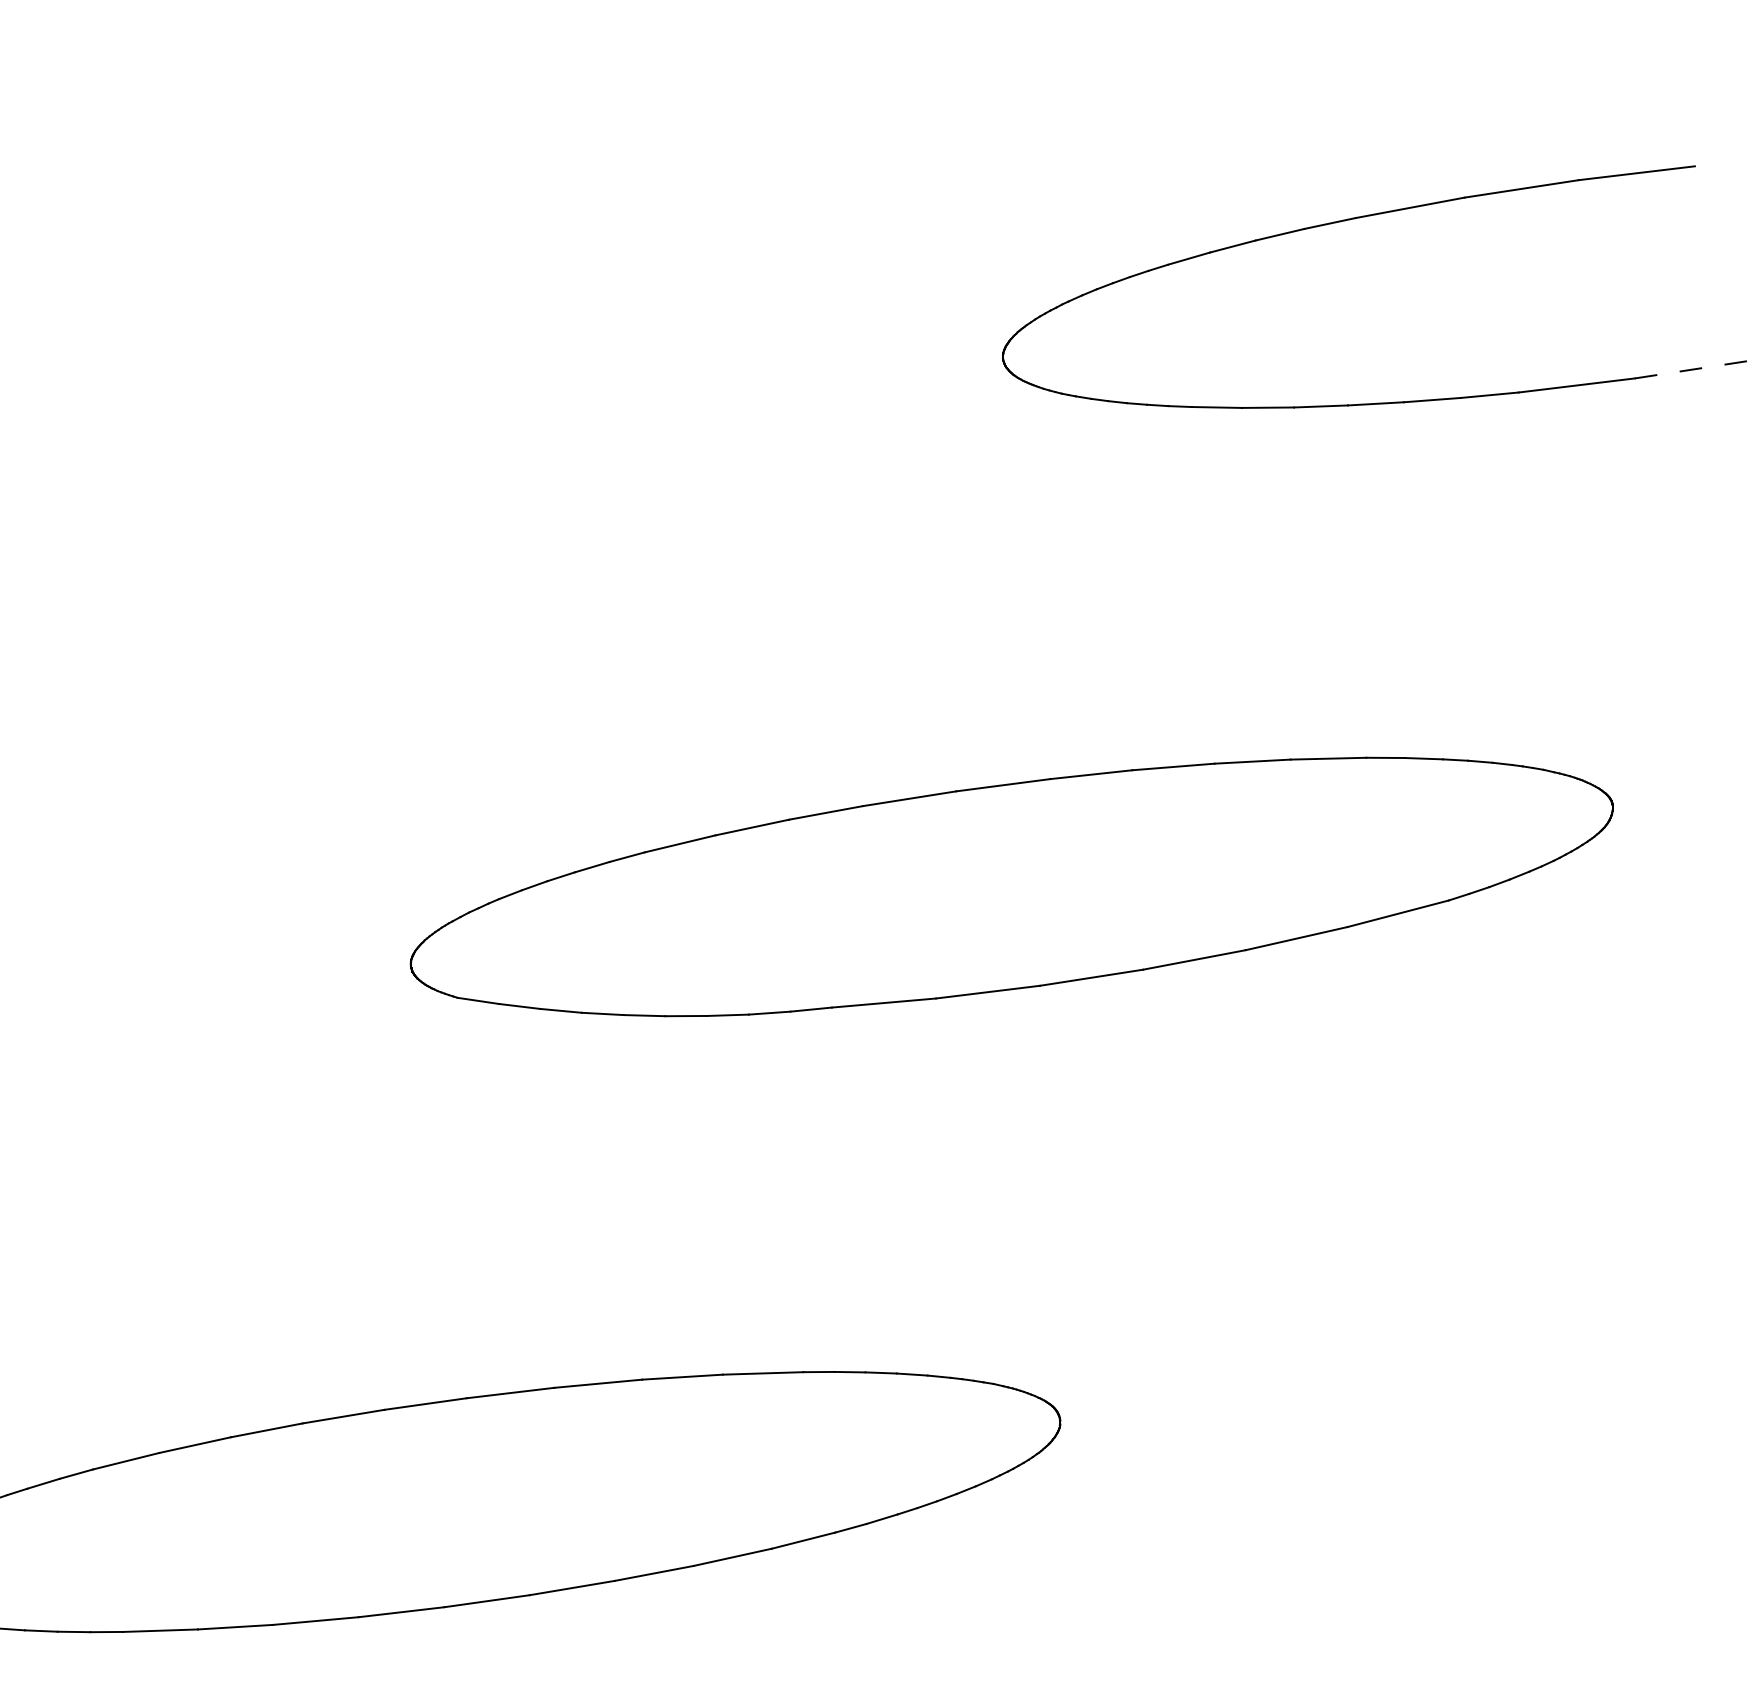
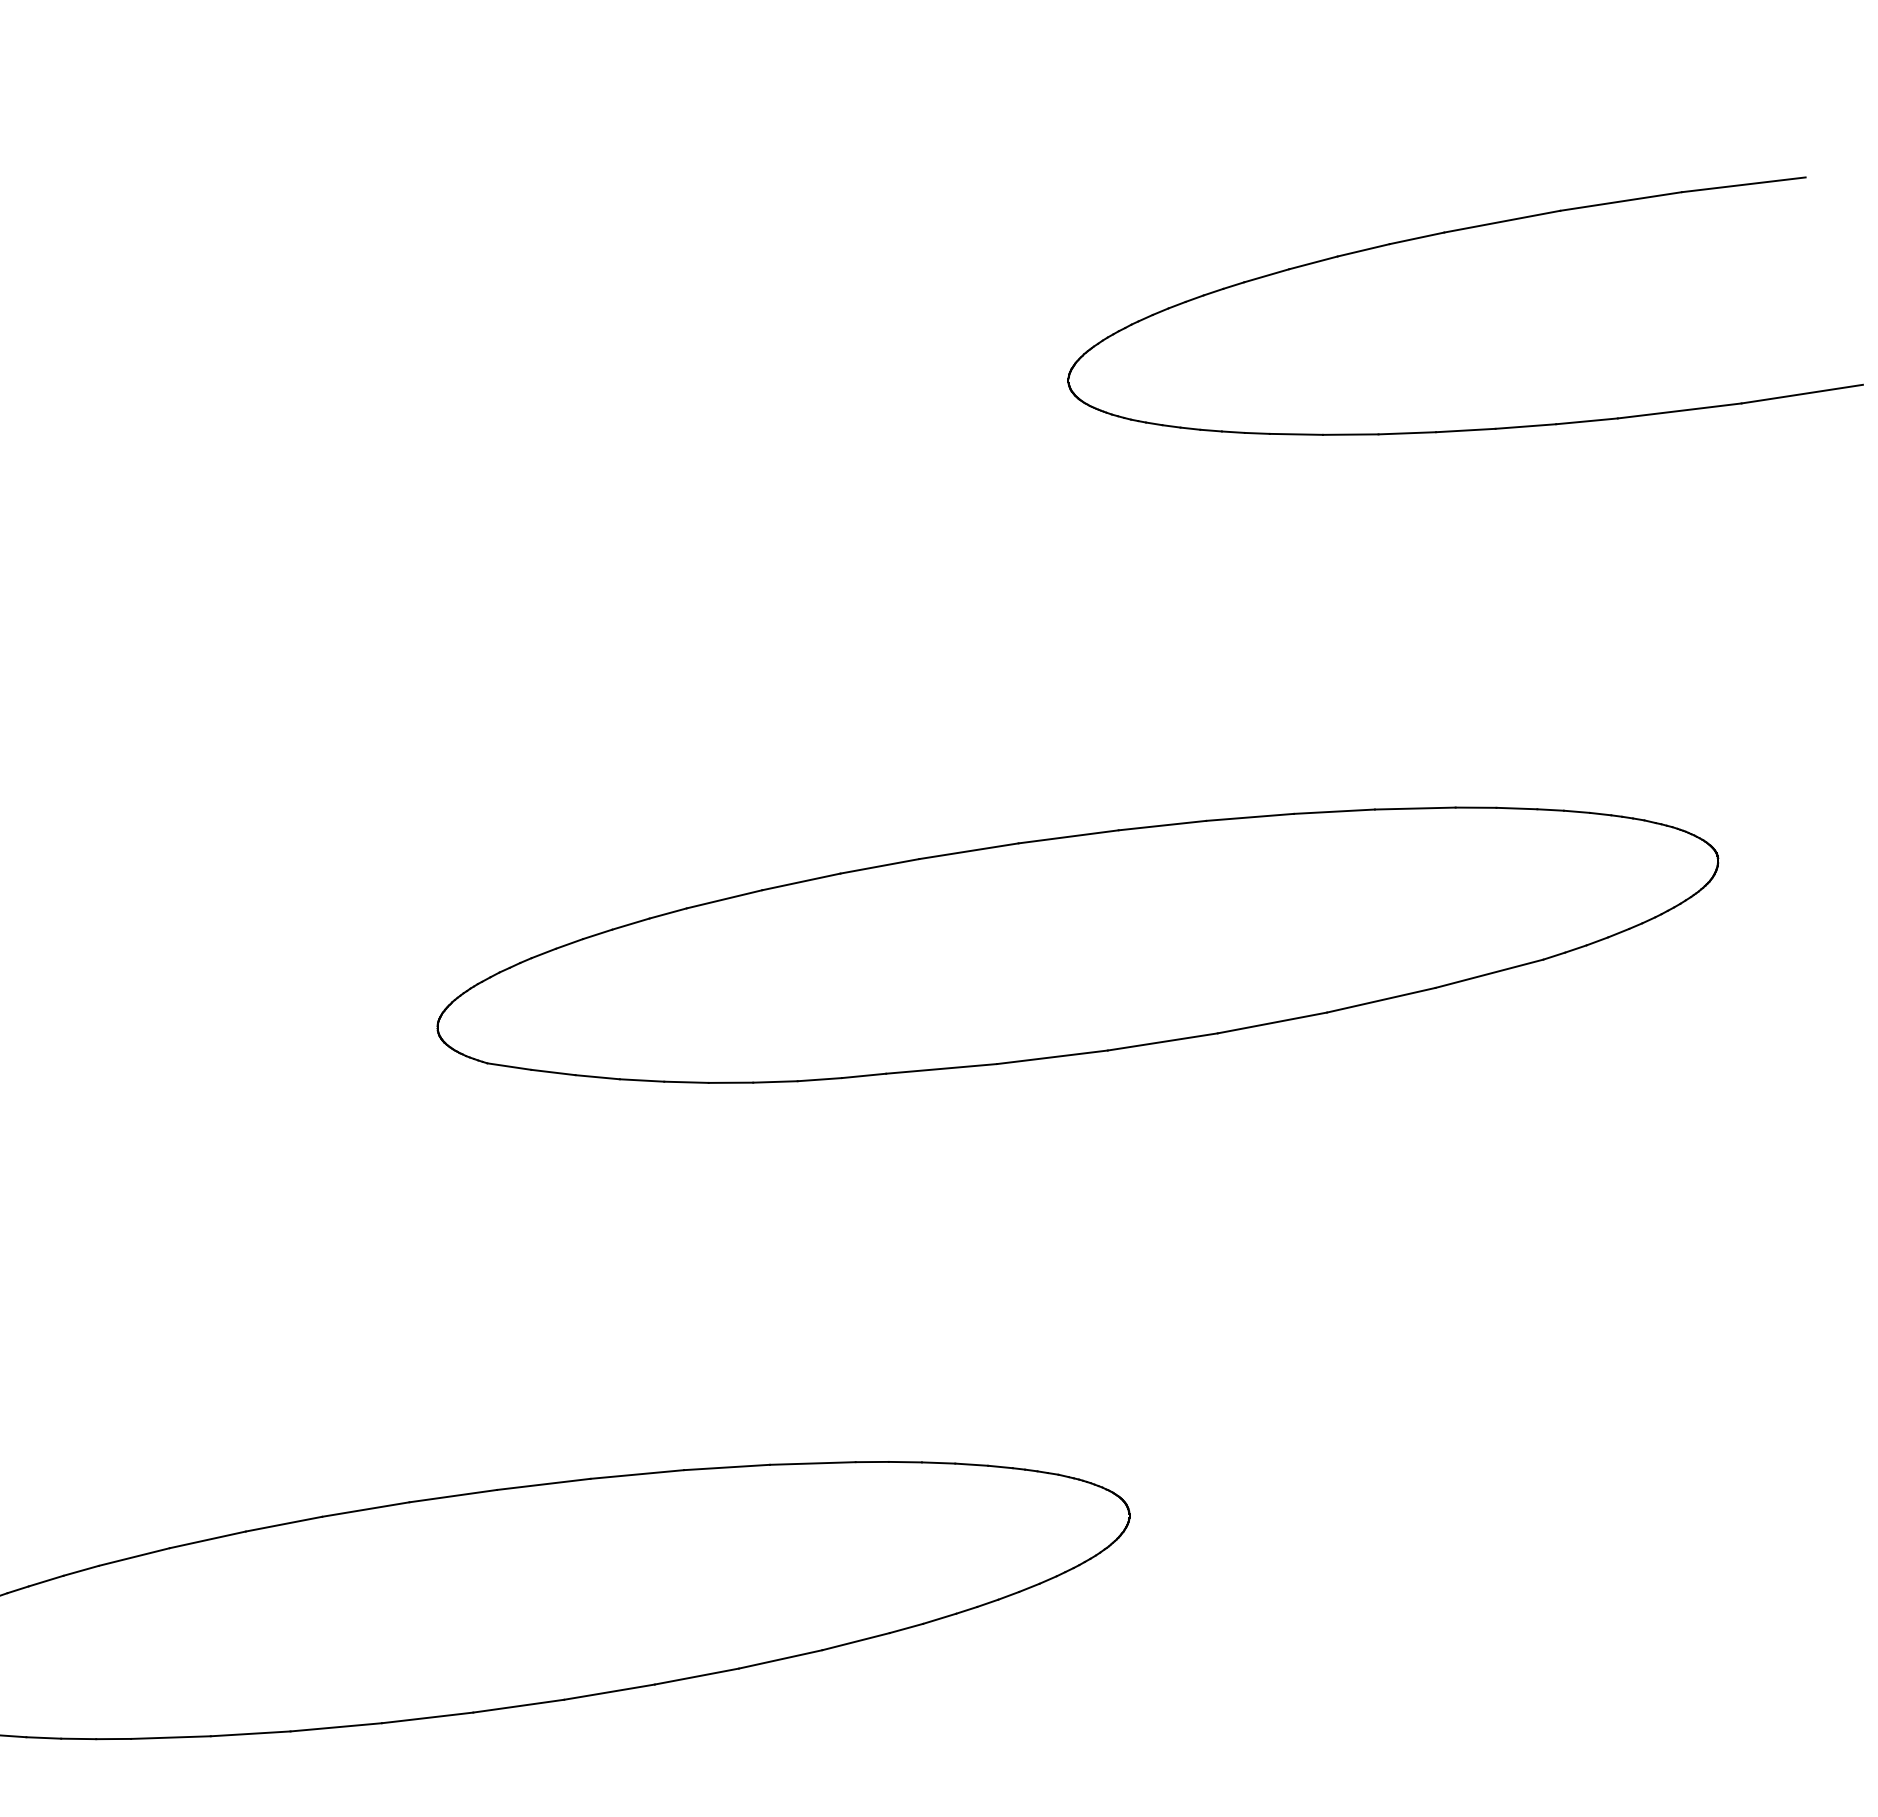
line: (1691, 369) -> (1801, 393), dashed -> solid

